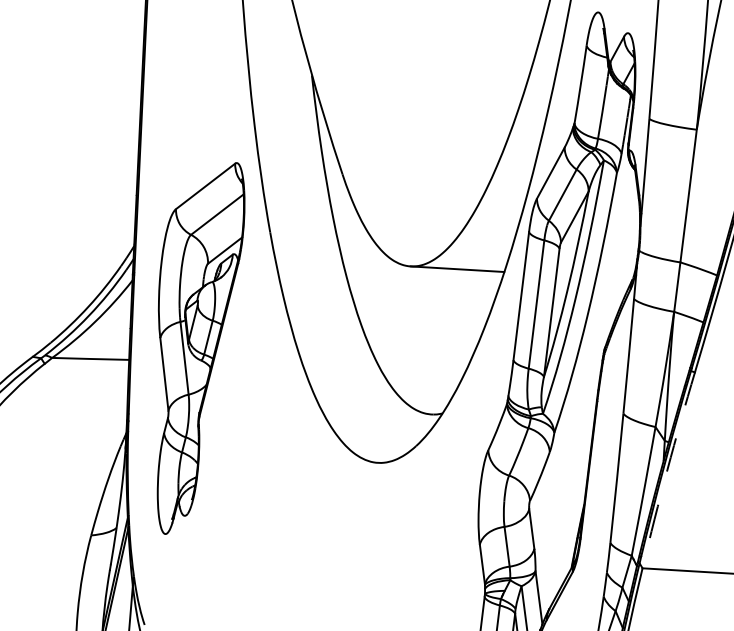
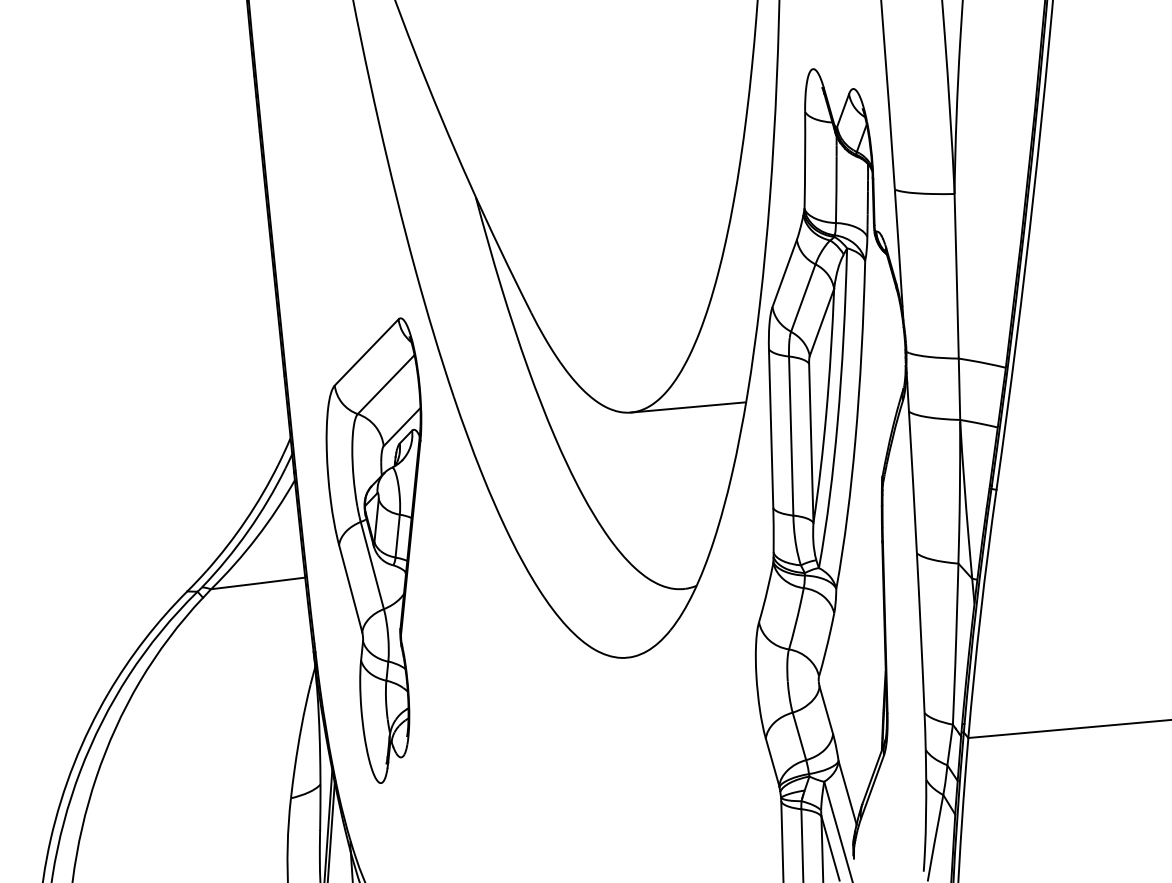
arc: (667, 469) -> (980, 613), dashed -> solid

